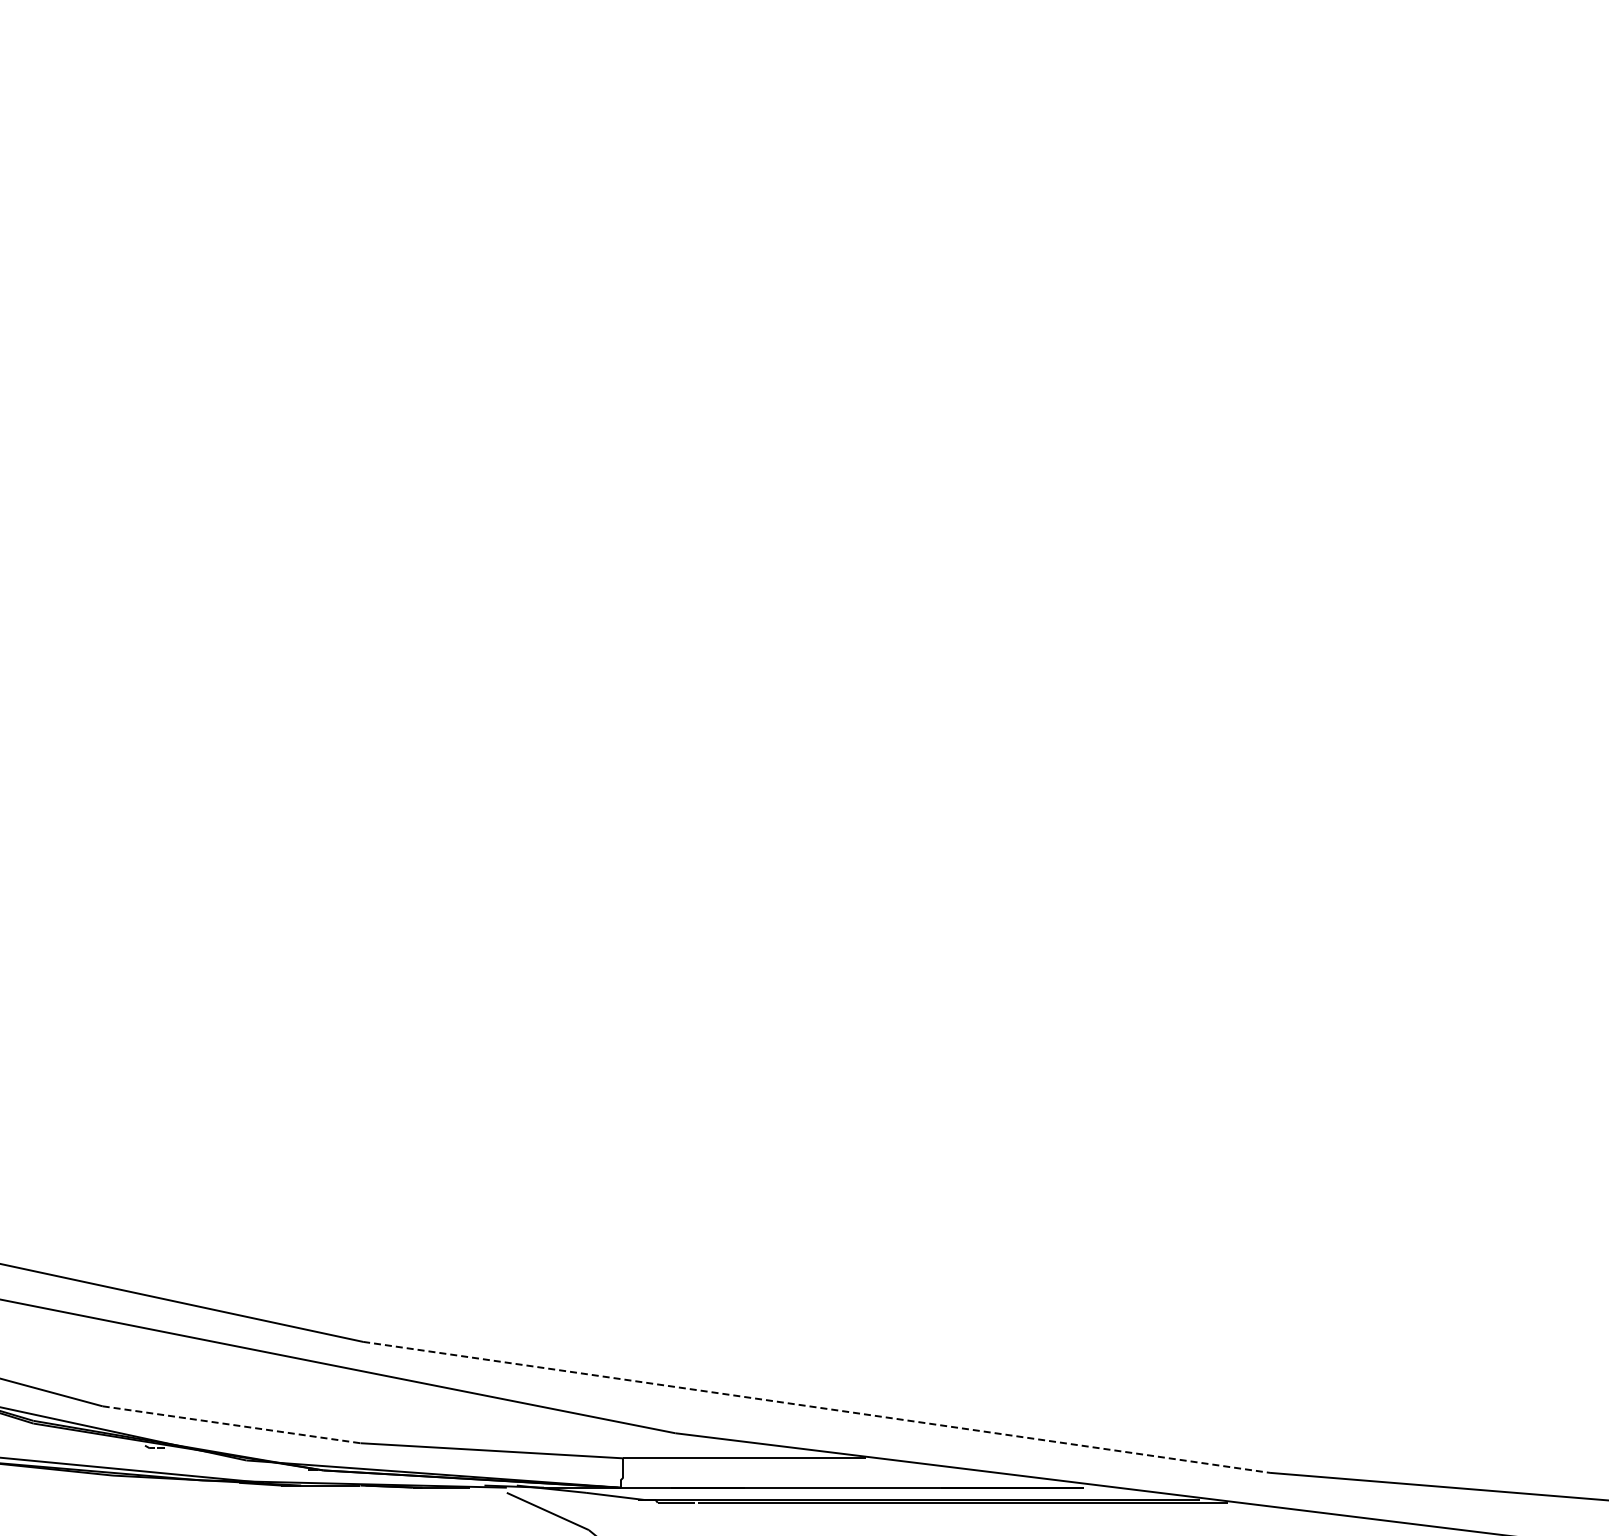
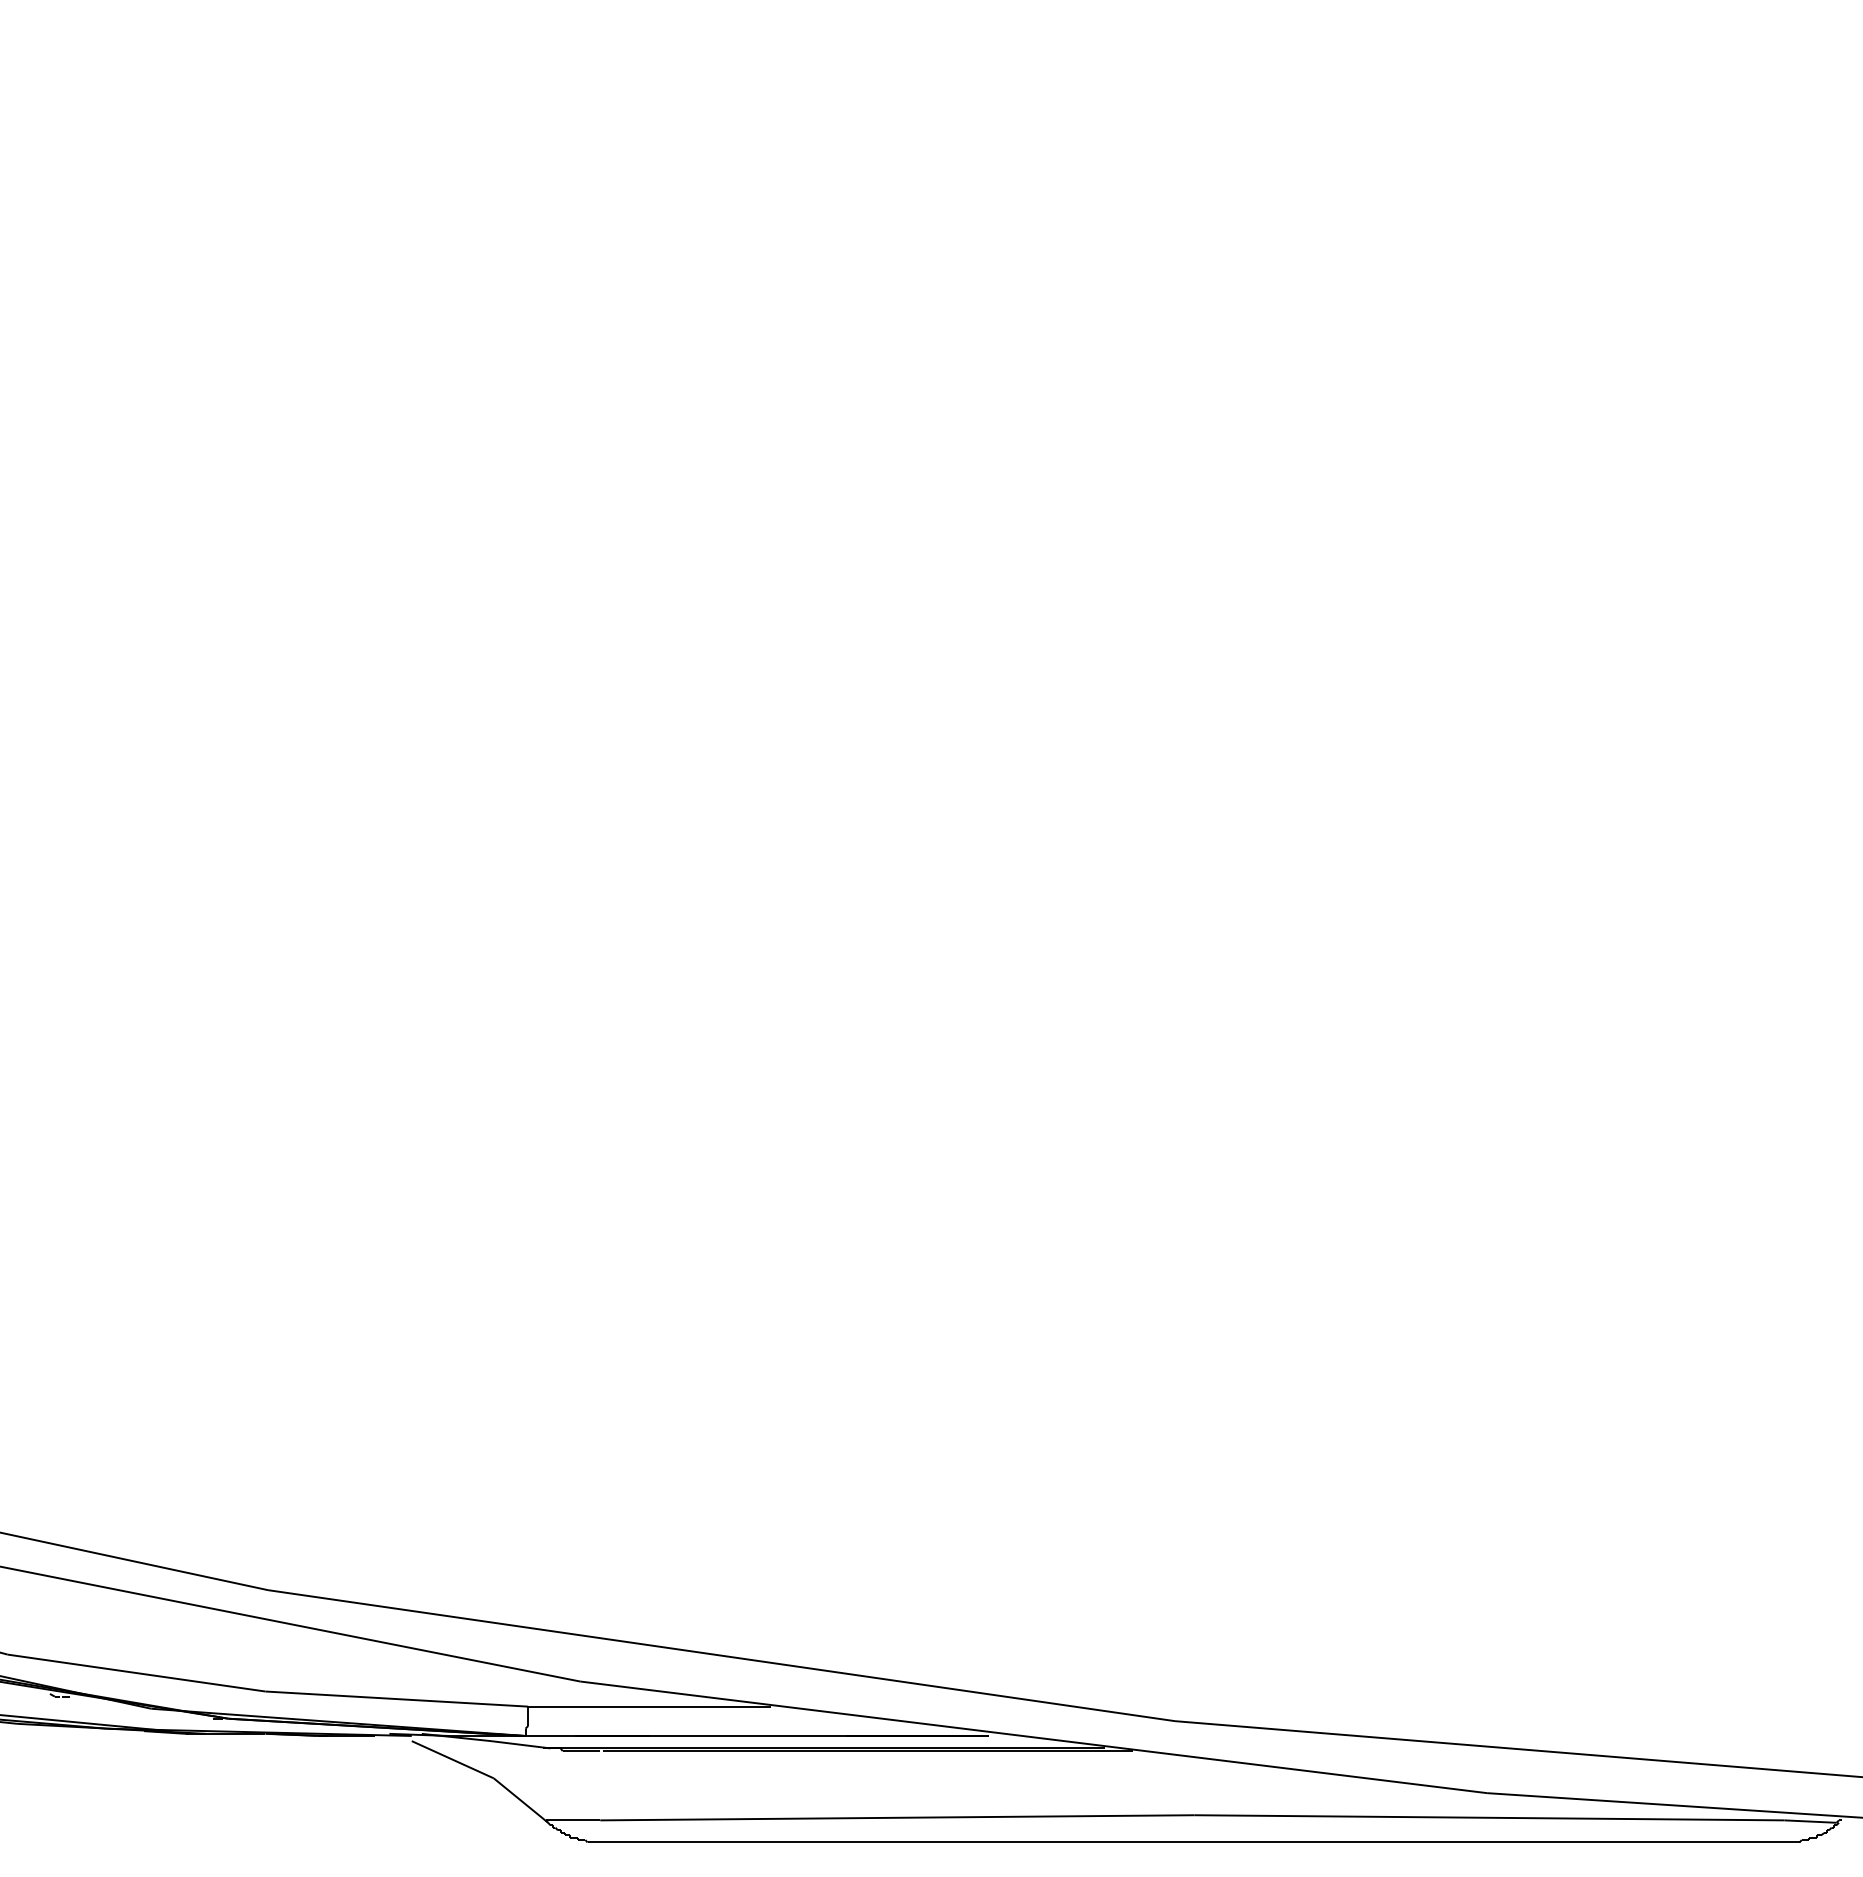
line: (817, 1407) -> (722, 1655), dashed -> solid
line: (232, 1425) -> (137, 1673), dashed -> solid

